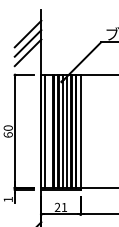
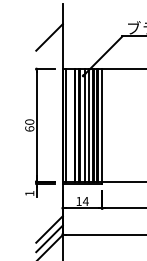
line: (28, 33) -> (49, 27), removed
line: (28, 52) -> (49, 46), removed
text: (61, 206) -> (82, 200), 21 -> 14

